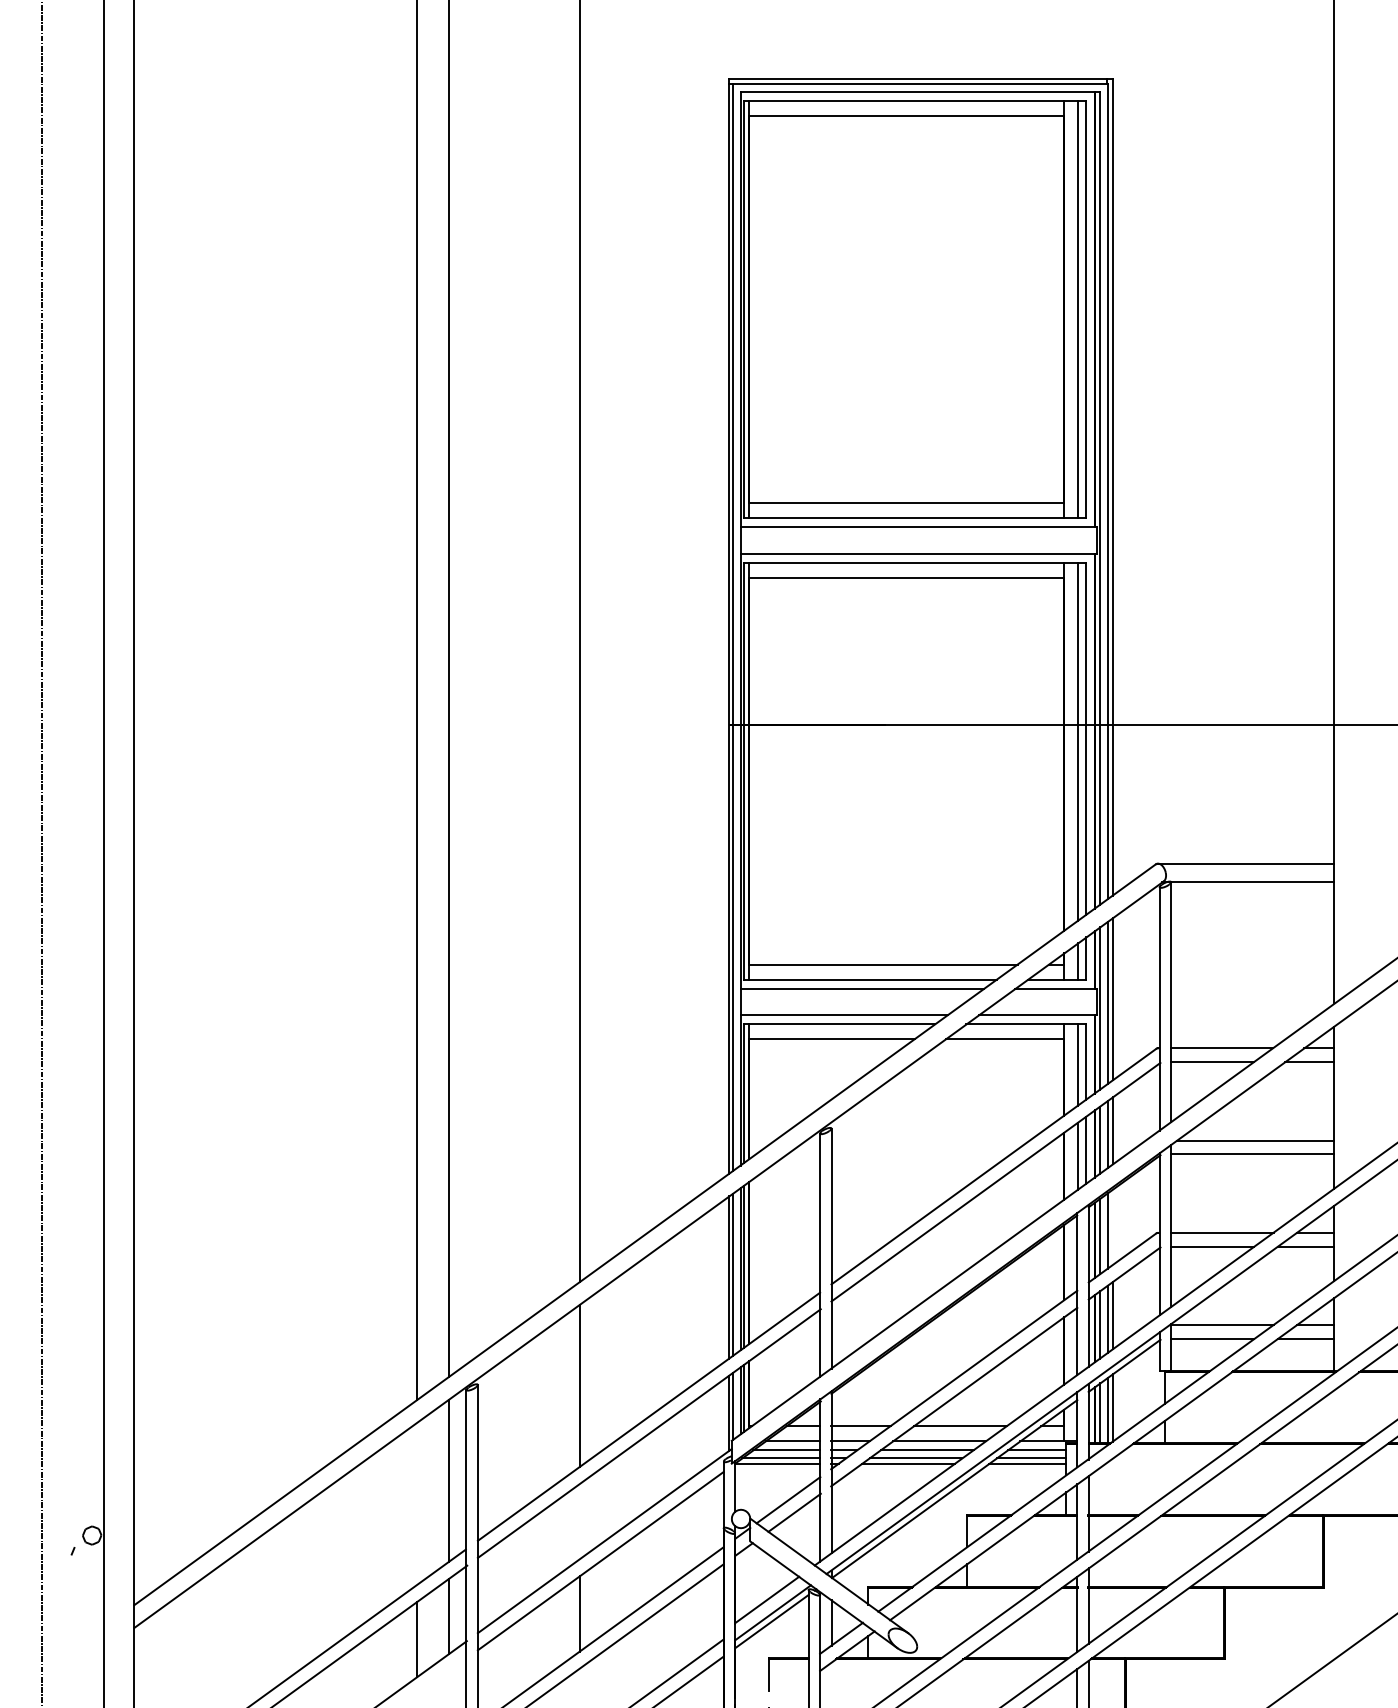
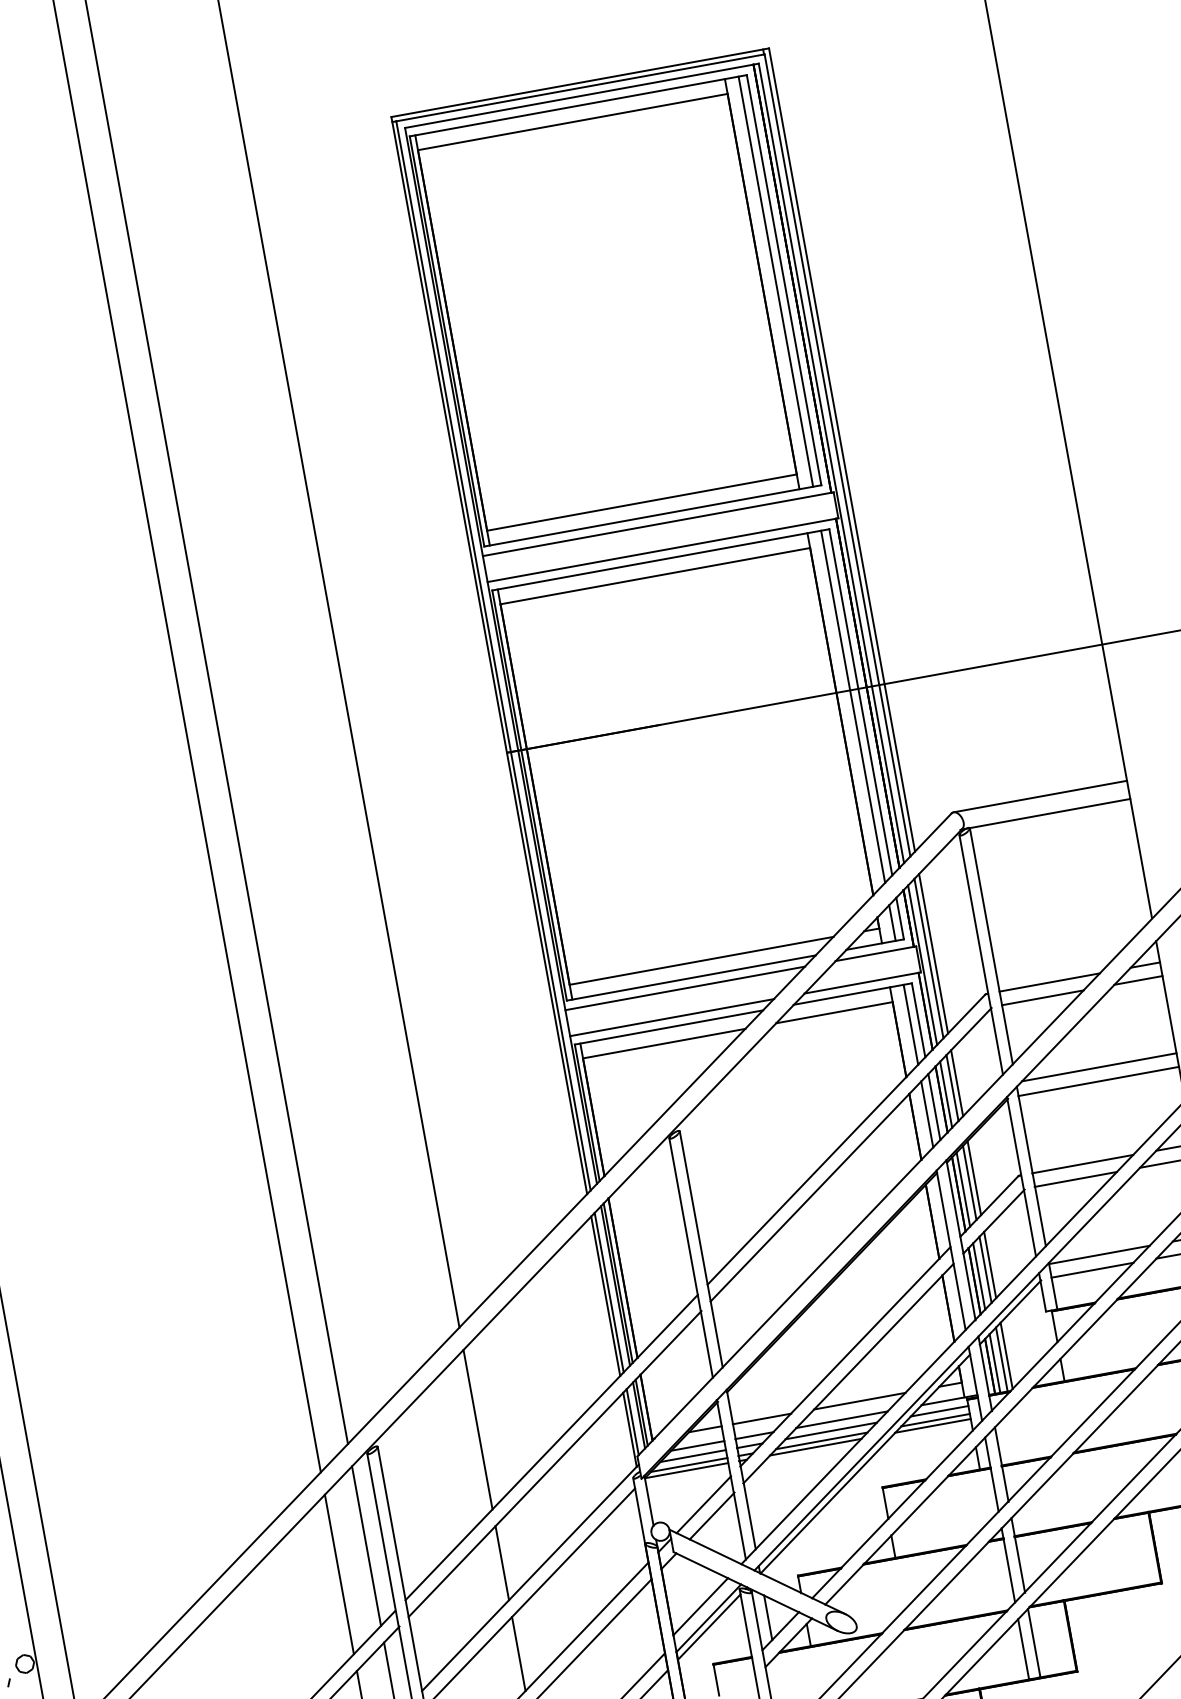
line: (1113, 1226) -> (974, 1177), added
line: (417, 1503) -> (339, 1574), added
line: (579, 1521) -> (502, 1563), added

